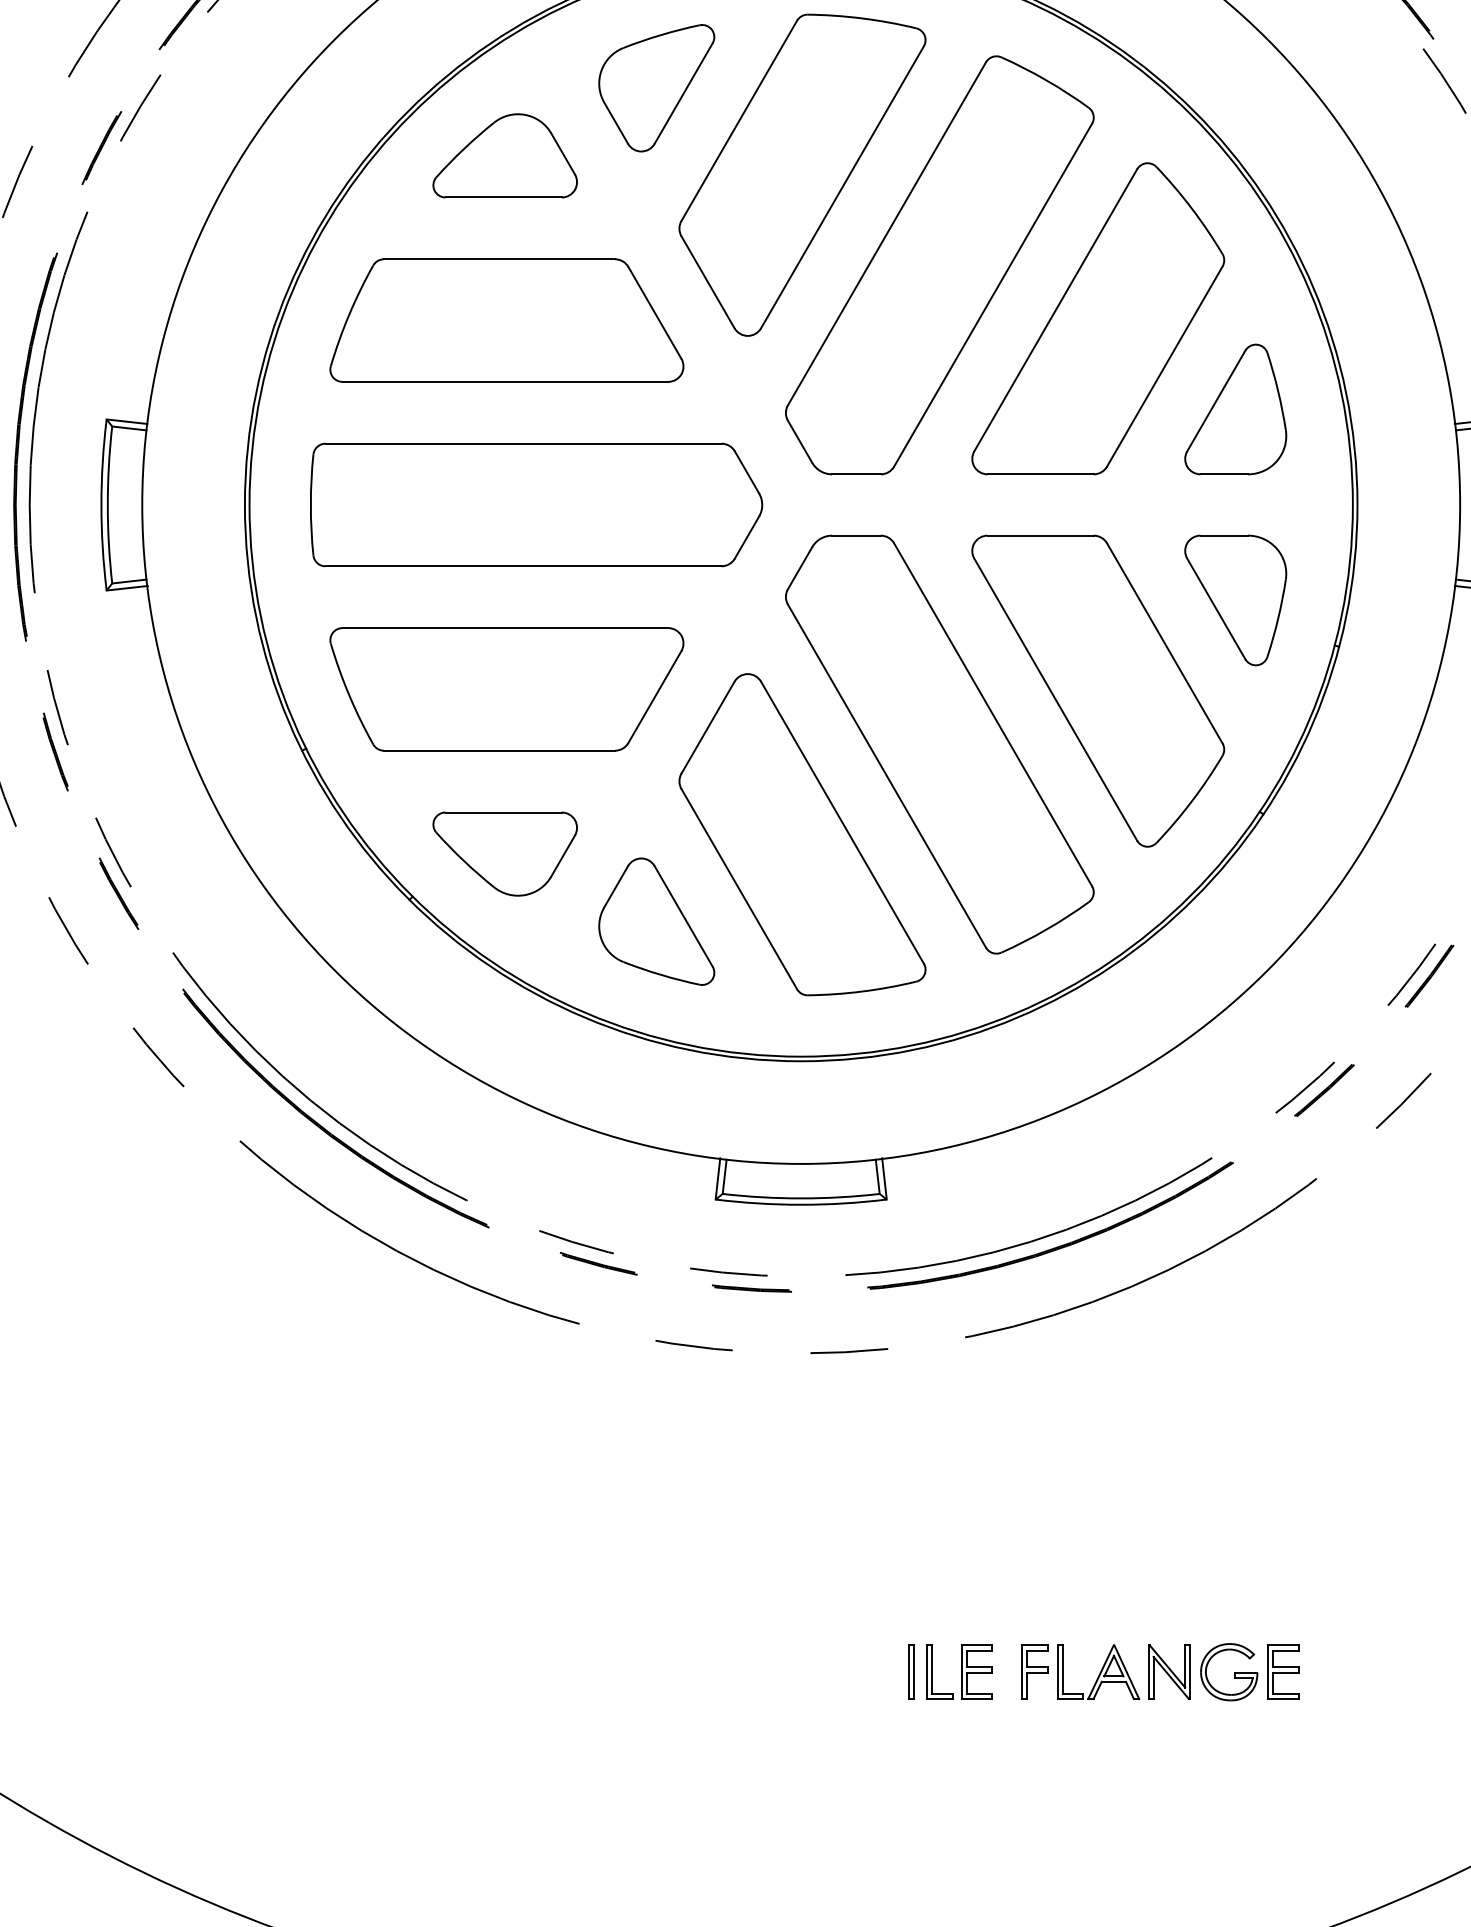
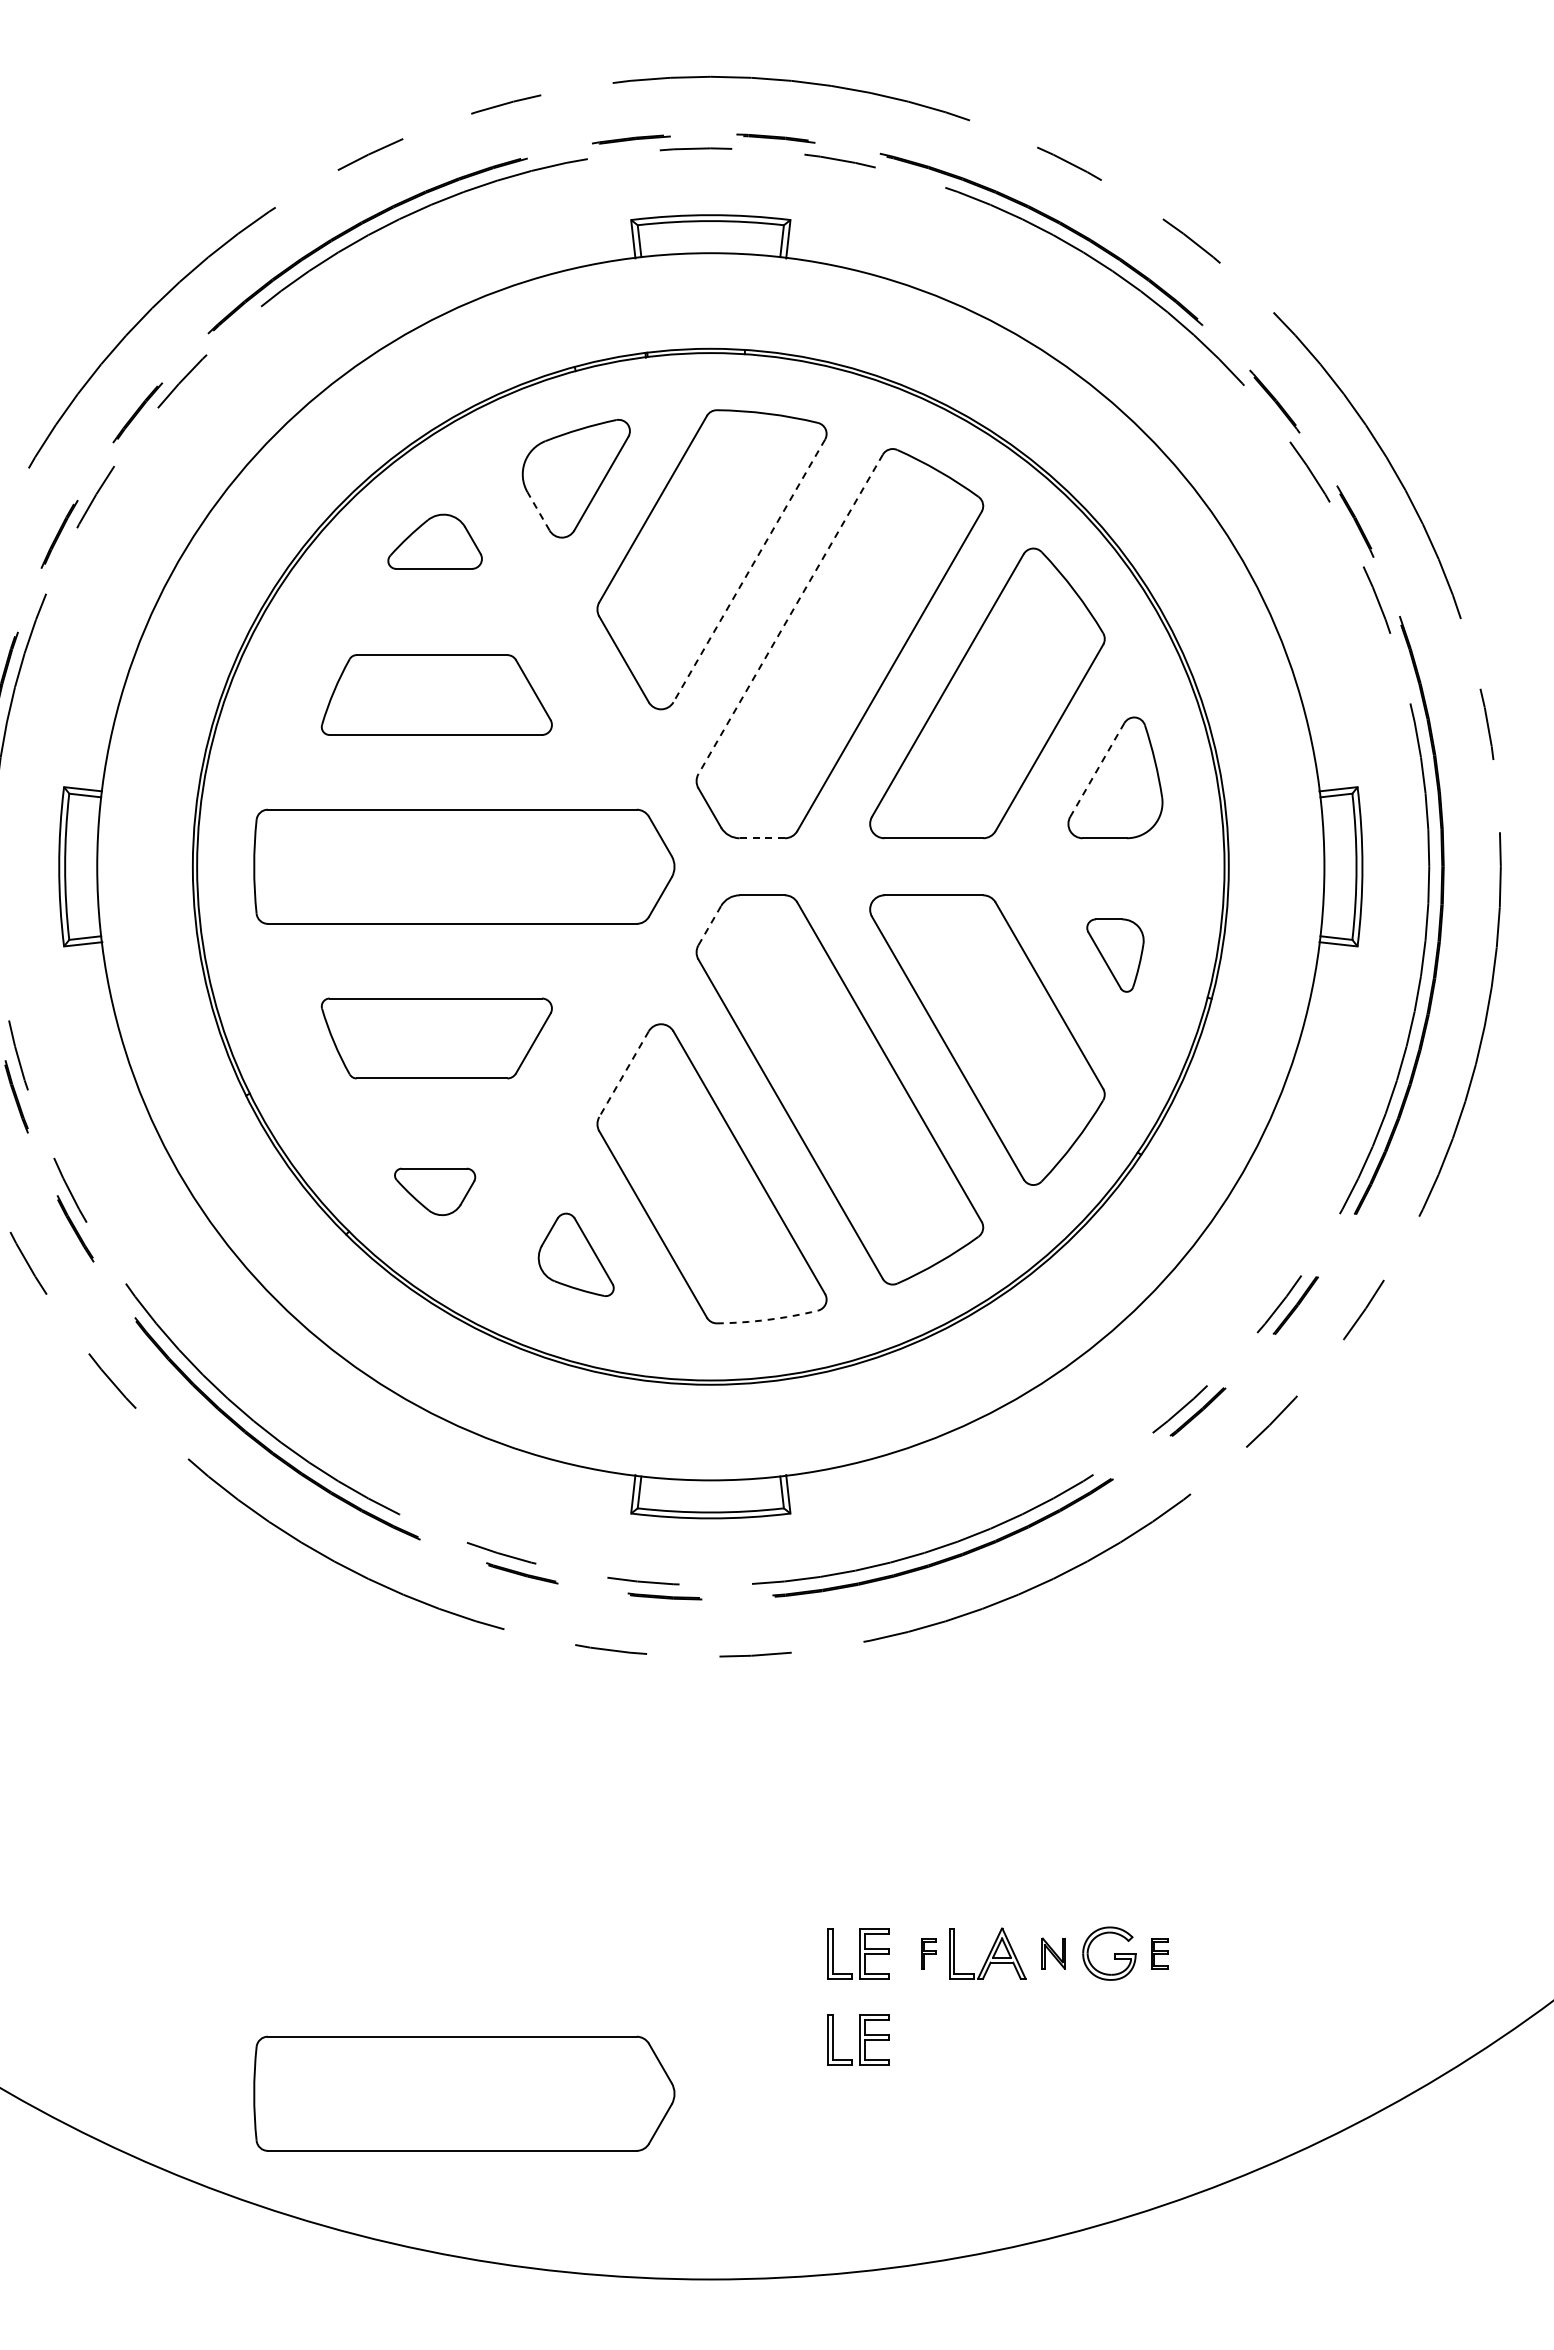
line: (616, 122) -> (538, 510), solid -> dashed
part: (504, 155) -> (434, 541), size x0.7
line: (842, 186) -> (749, 570), solid -> dashed
line: (886, 234) -> (790, 614), solid -> dashed
part: (506, 319) -> (436, 694), size x0.7
line: (1216, 401) -> (1097, 770), solid -> dashed
line: (856, 474) -> (762, 838), solid -> dashed
line: (799, 568) -> (709, 925), solid -> dashed
part: (1235, 600) -> (1115, 955), size x0.6
part: (506, 689) -> (436, 1038), size x0.7
line: (707, 728) -> (623, 1074), solid -> dashed
part: (504, 853) -> (434, 1191), size x0.6
part: (655, 921) -> (575, 1254), size x0.7
arc: (862, 991) -> (767, 1319), solid -> dashed
part: (911, 1672) -> (813, 1953), removed
part: (1034, 1672) -> (928, 1953), size x0.6
part: (1169, 1672) -> (1053, 1953), size x0.6
part: (1283, 1672) -> (1159, 1953), size x0.6
part: (959, 1764) -> (858, 2039), added
part: (536, 1822) -> (464, 2093), added

